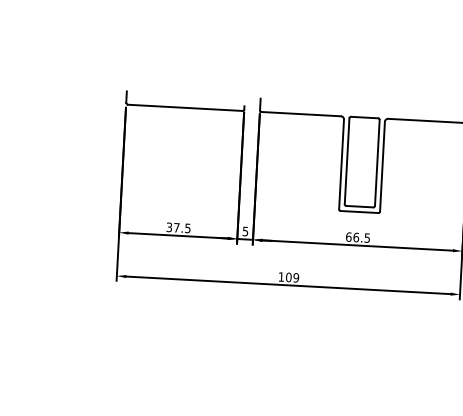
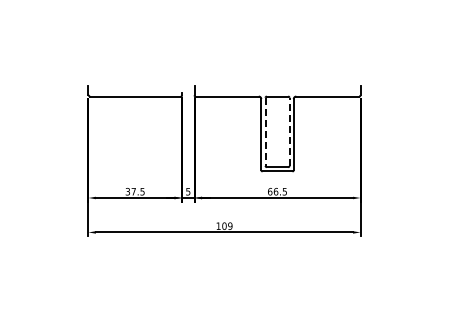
line: (346, 162) -> (265, 132), solid -> dashed
line: (377, 162) -> (289, 131), solid -> dashed

